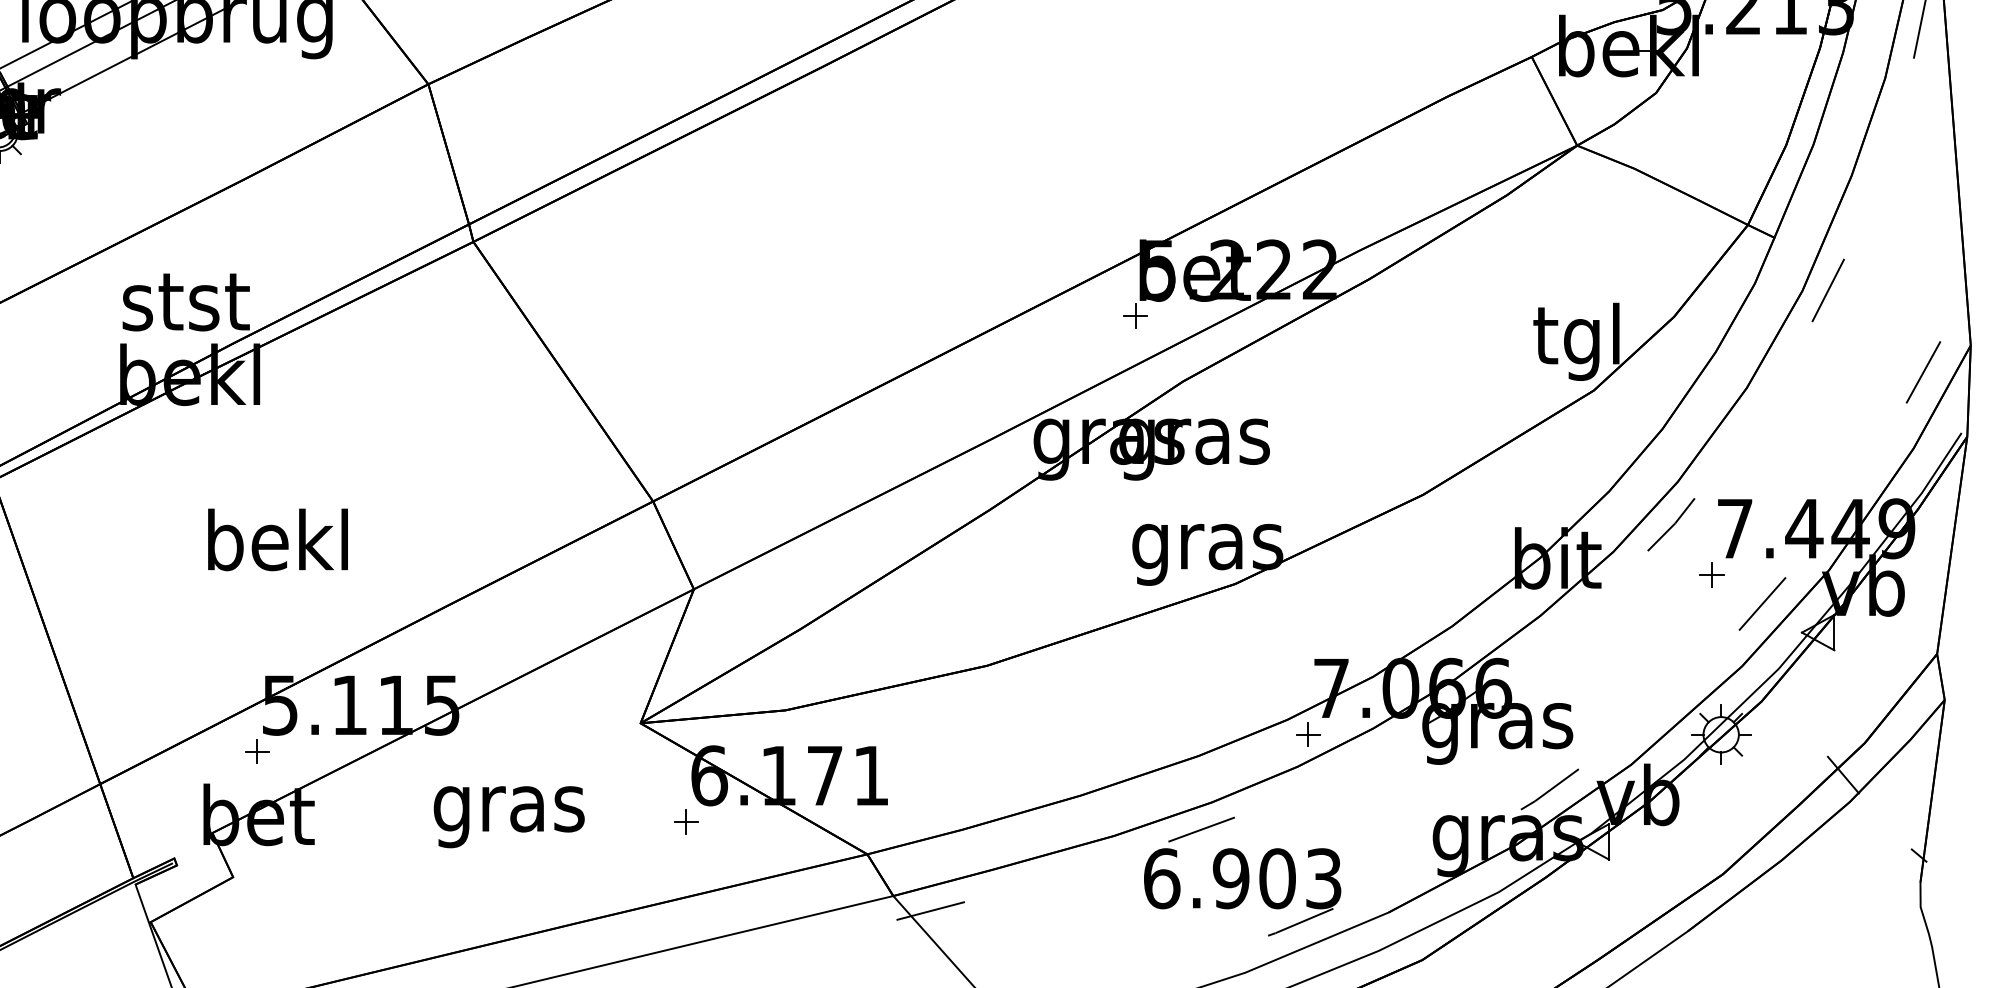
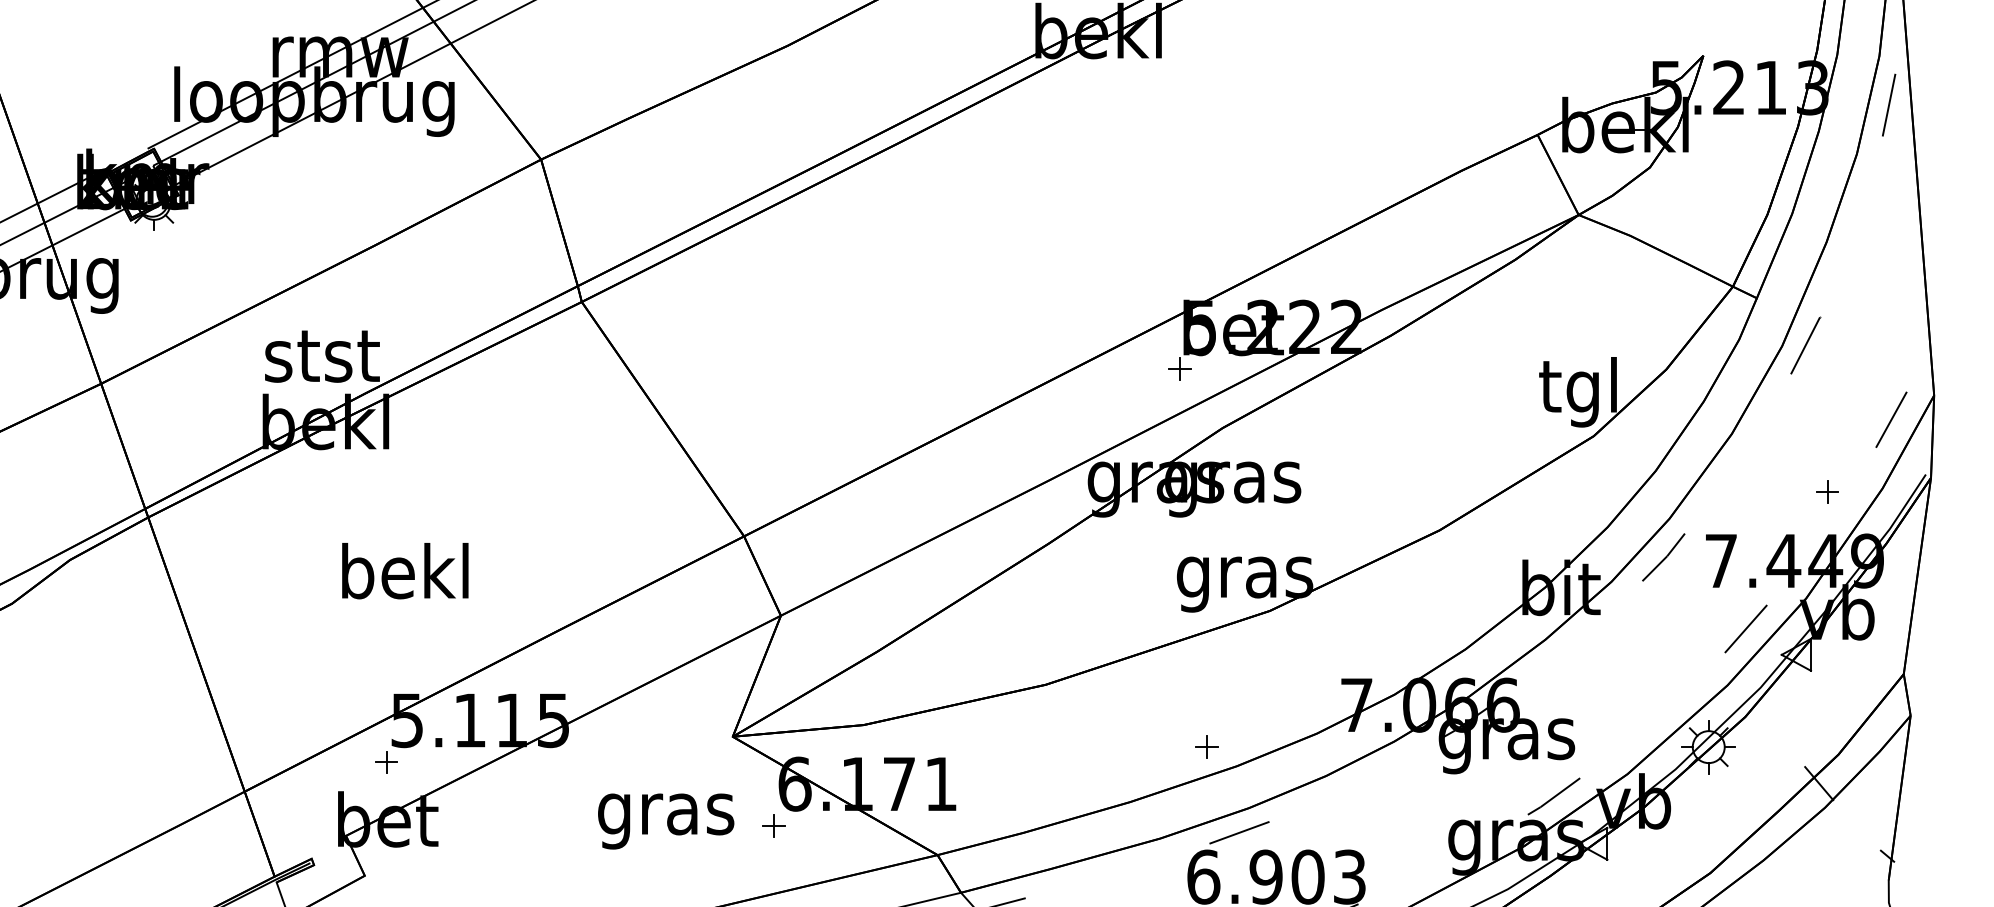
part: (1712, 574) -> (1827, 491), moved
part: (1307, 734) -> (1206, 746), moved
text: (509, 817) -> (666, 821), moved

